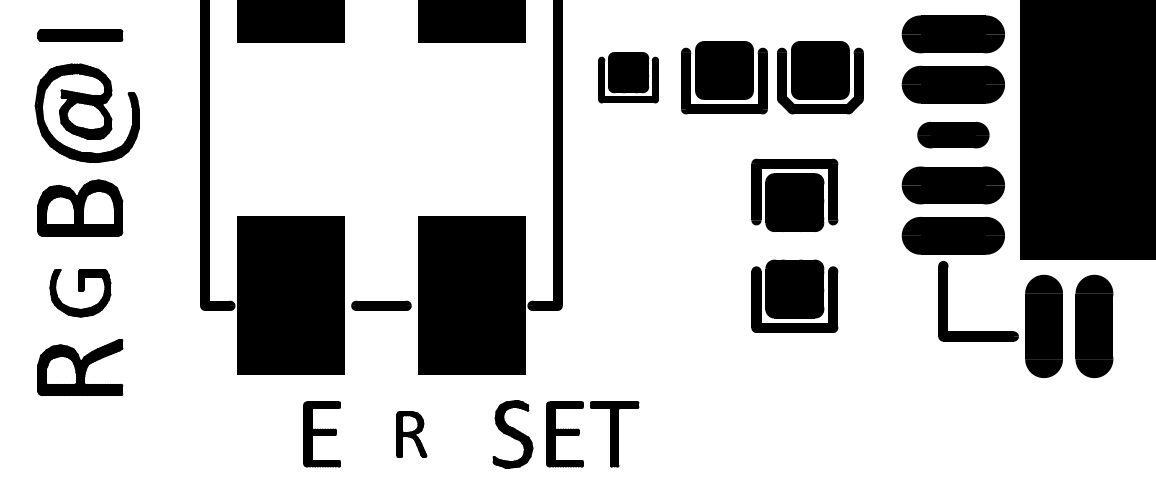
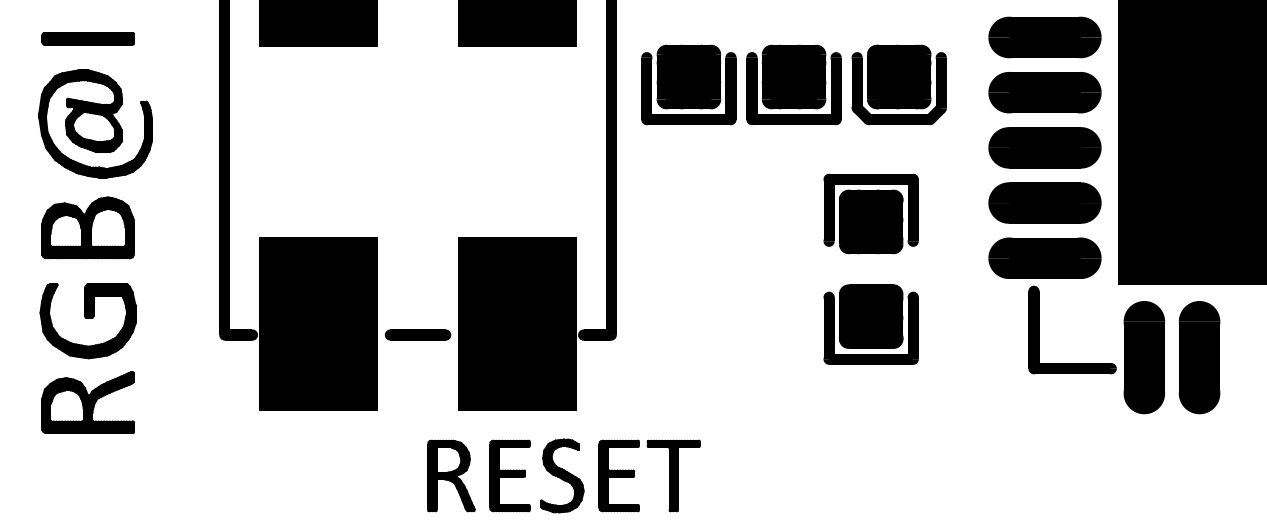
part: (628, 77) -> (688, 84), size x1.43
part: (952, 134) -> (1044, 147), size x1.43
part: (79, 293) -> (87, 321), size x1.43
part: (321, 433) -> (509, 475), moved
part: (411, 433) -> (451, 475), size x1.43

